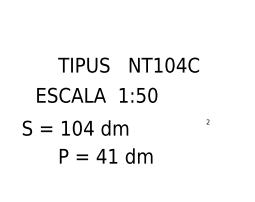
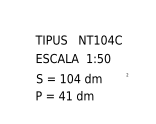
text: (97, 95) -> (73, 58), moved
text: (76, 127) -> (69, 78), moved

